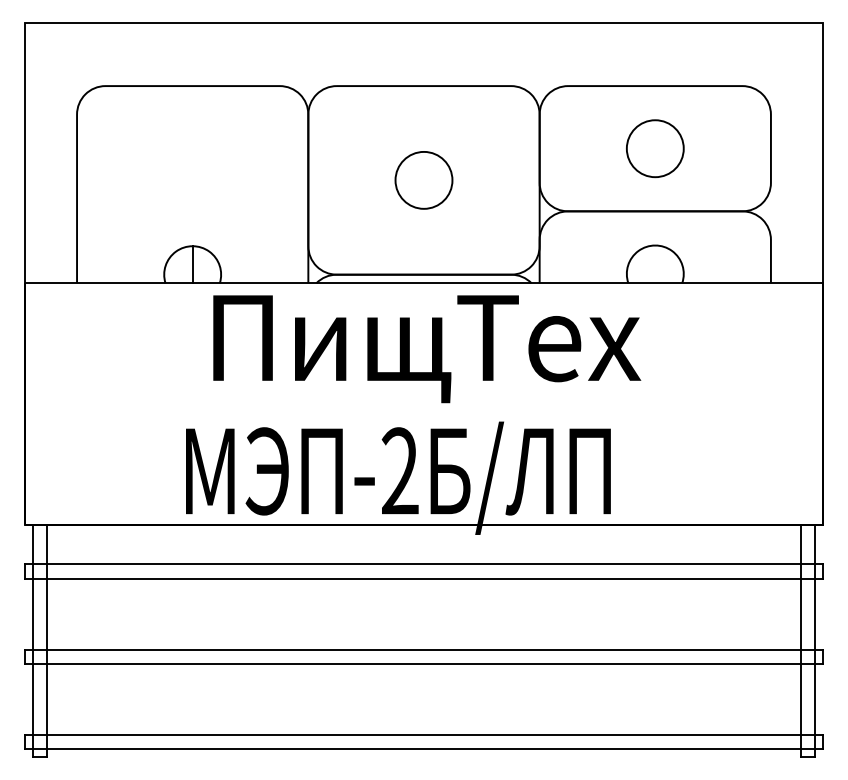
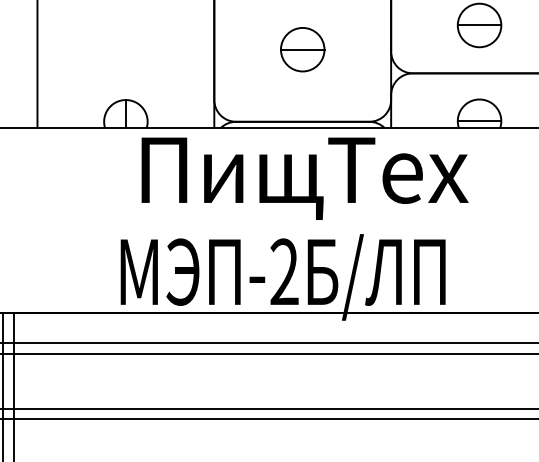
line: (654, 148) -> (478, 25), added
line: (423, 180) -> (302, 49), added
line: (654, 273) -> (478, 120), added

